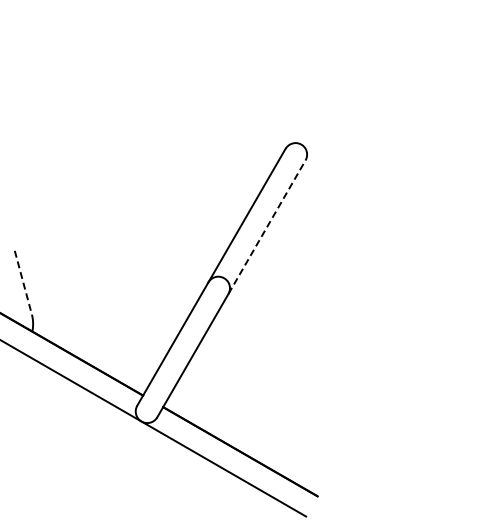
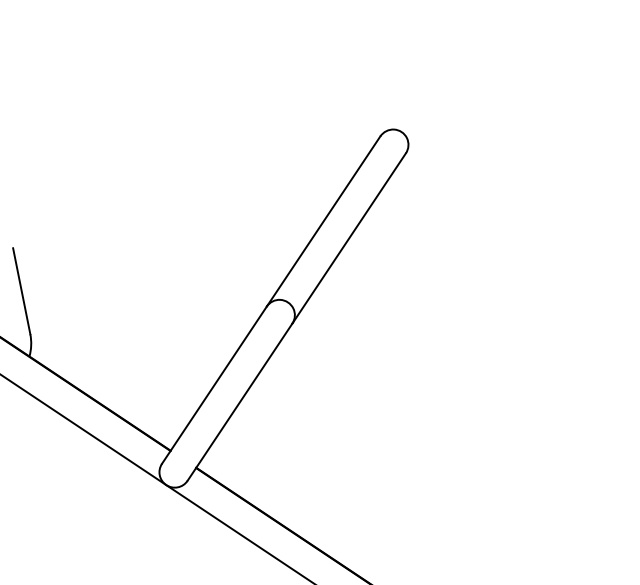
line: (267, 226) -> (349, 237), dashed -> solid
line: (23, 283) -> (21, 292), dashed -> solid

